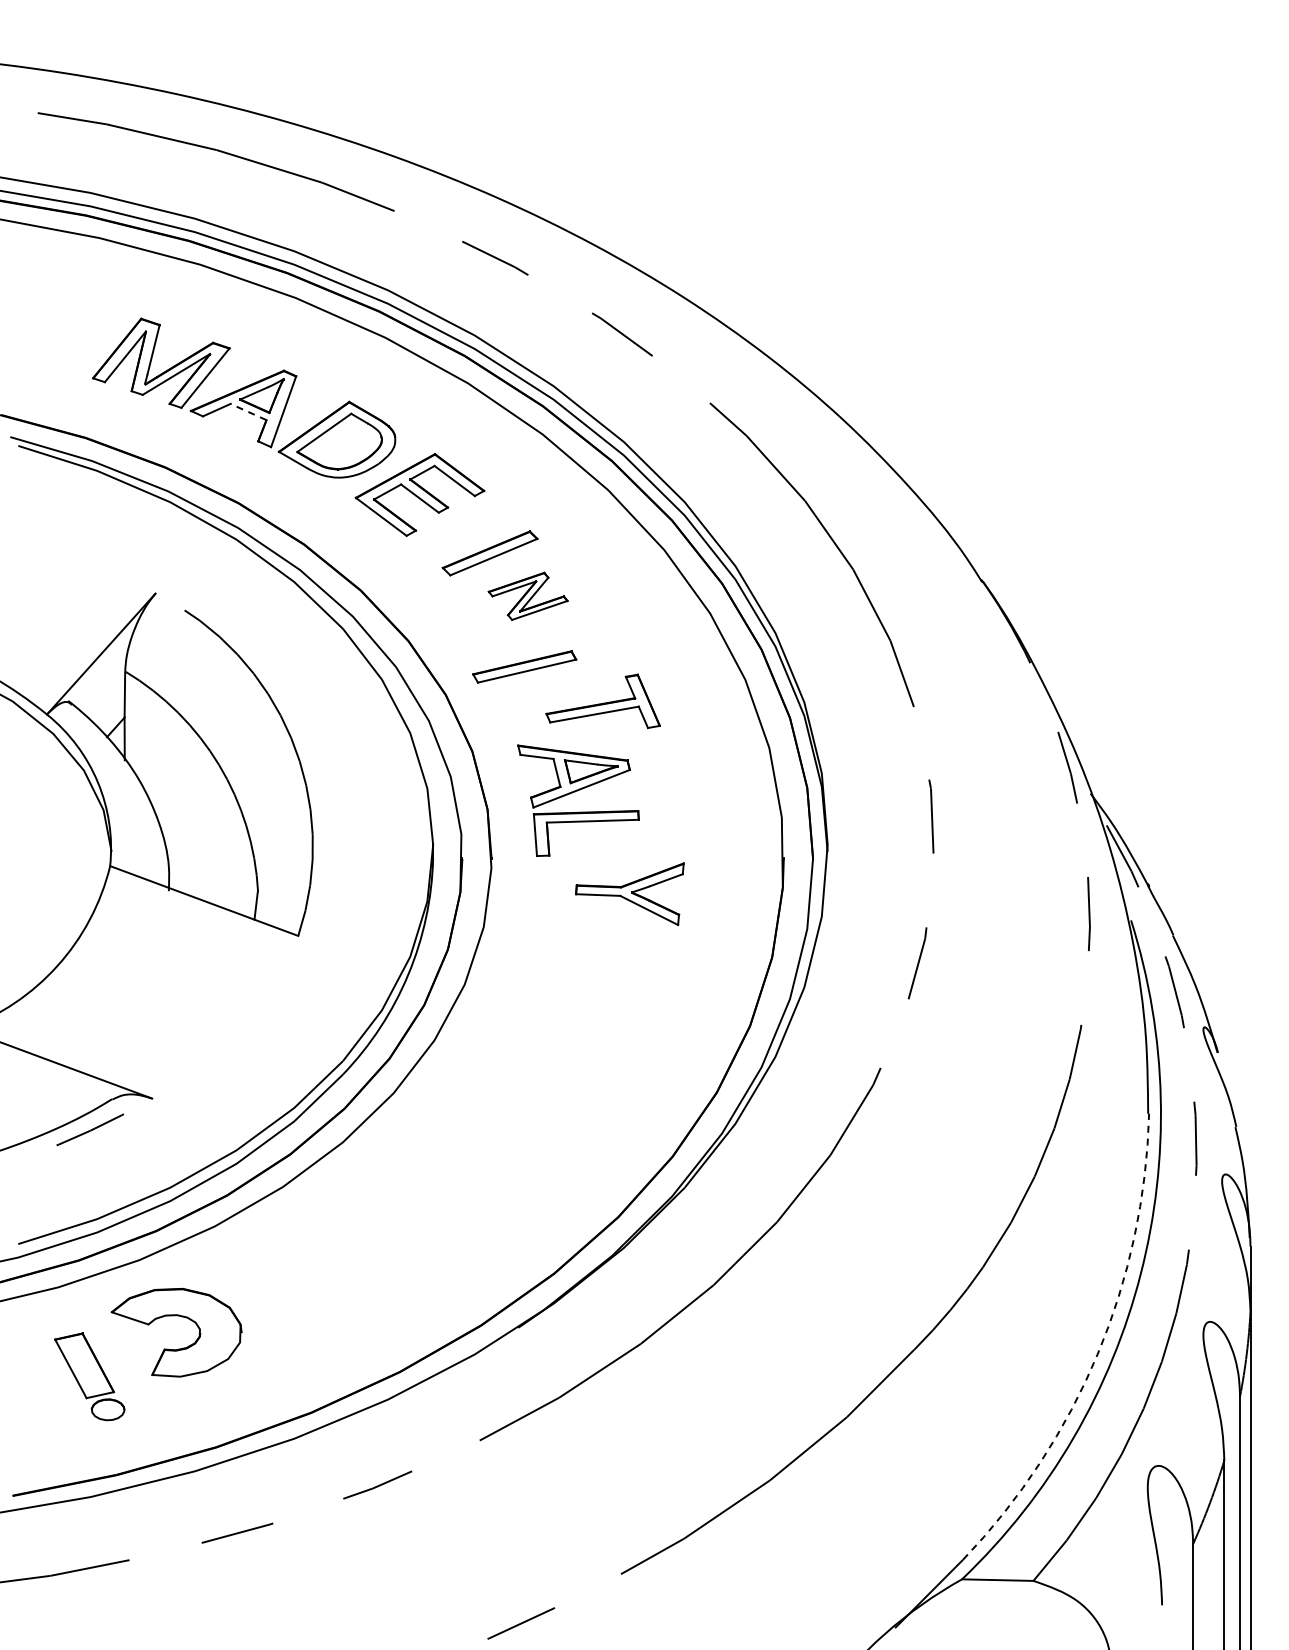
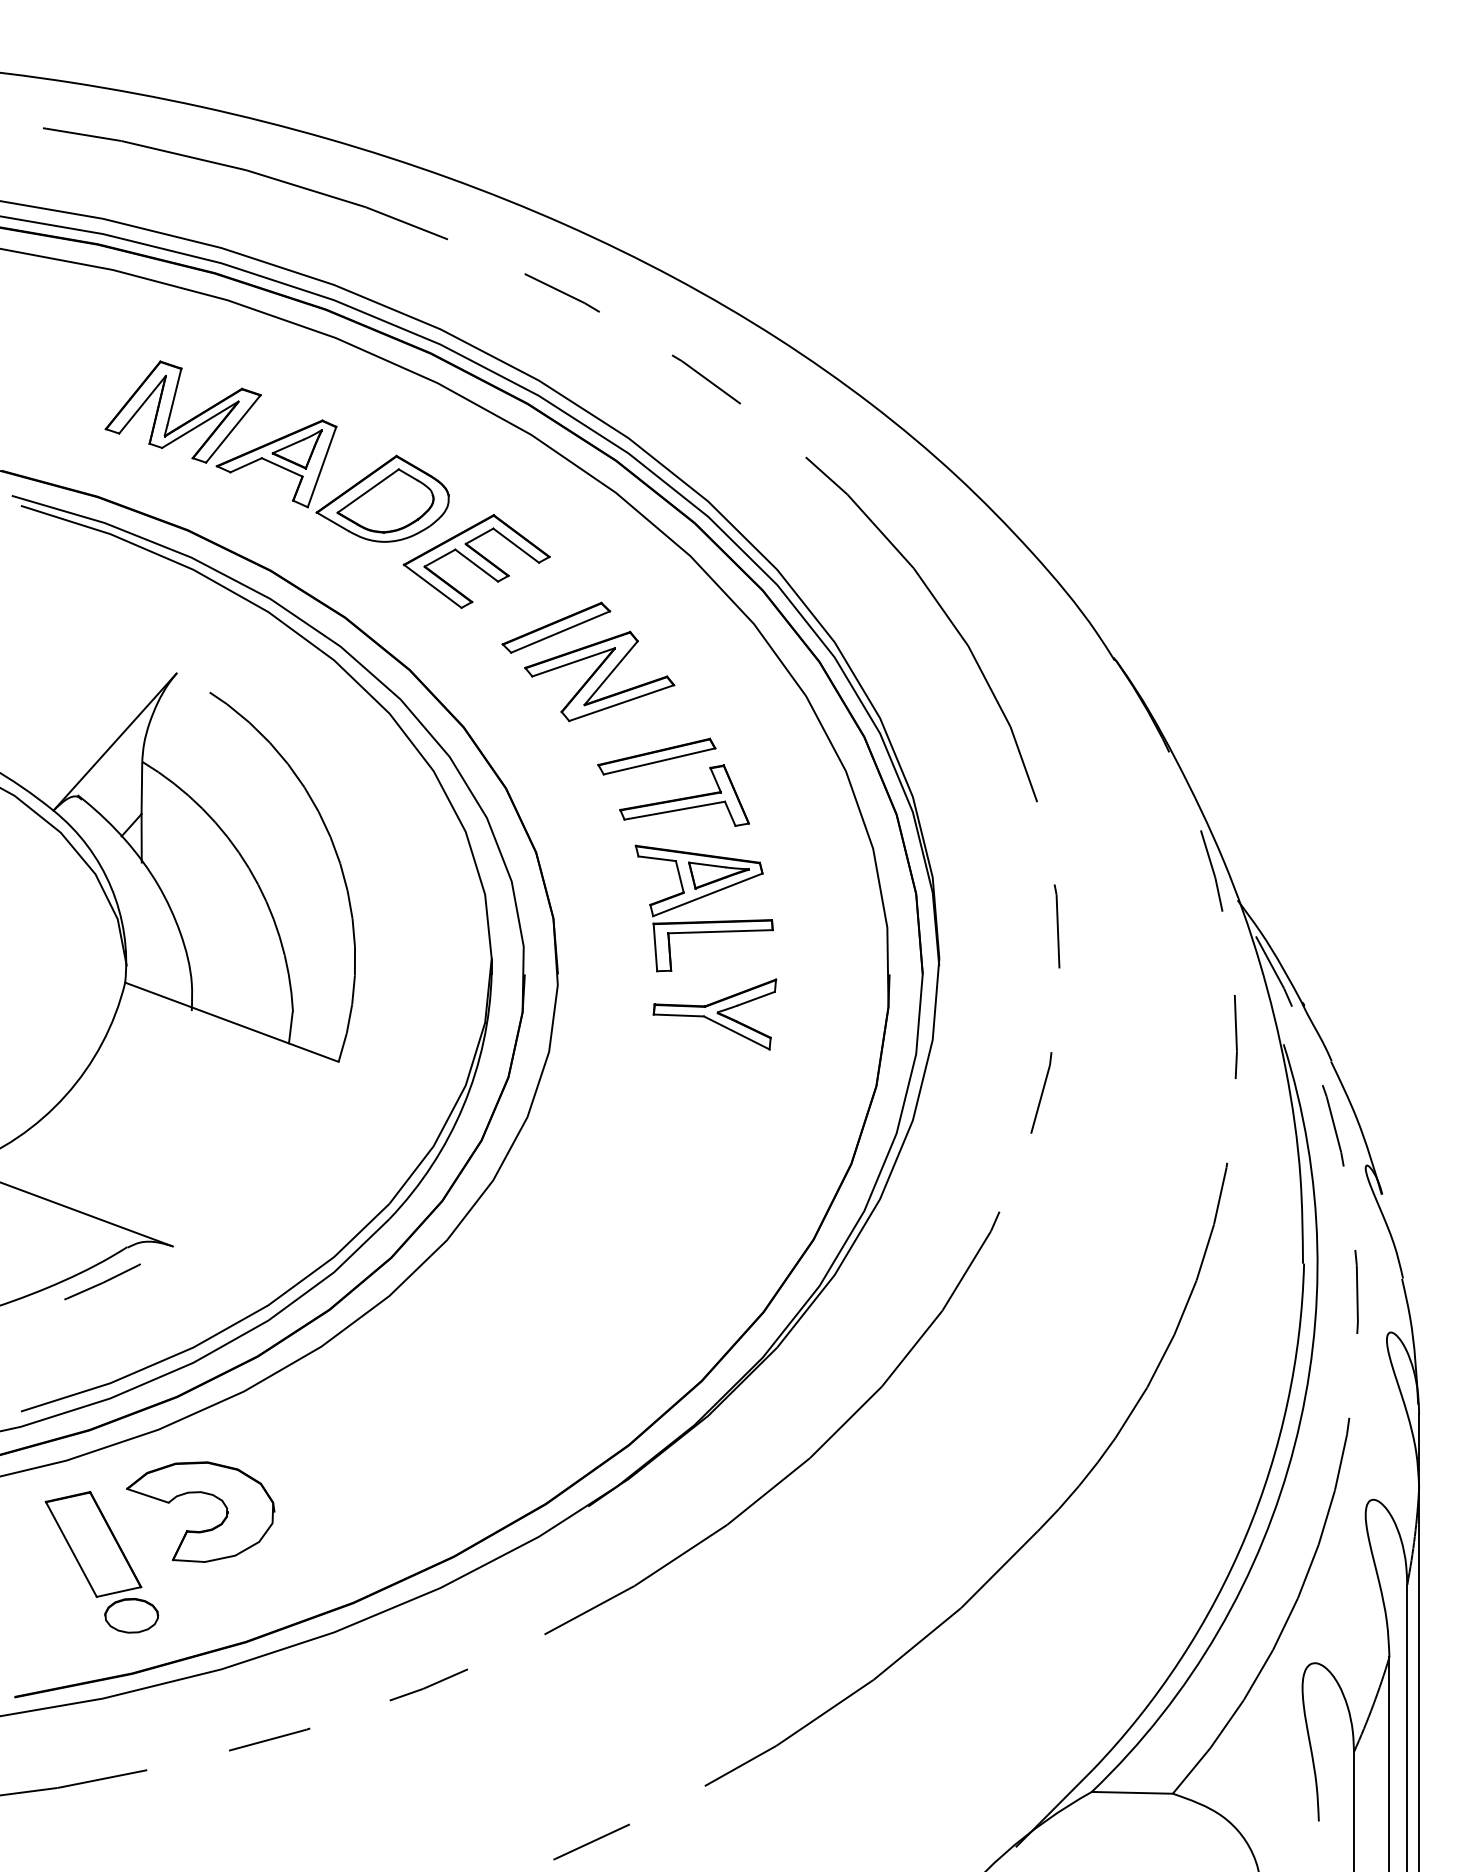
line: (248, 412) -> (282, 467), dashed -> solid
part: (527, 596) -> (598, 676), size x1.67
part: (524, 666) -> (656, 756), moved
part: (575, 792) -> (700, 899), moved
arc: (1097, 1354) -> (1245, 1536), dashed -> solid
part: (89, 1376) -> (101, 1561), size x1.43

